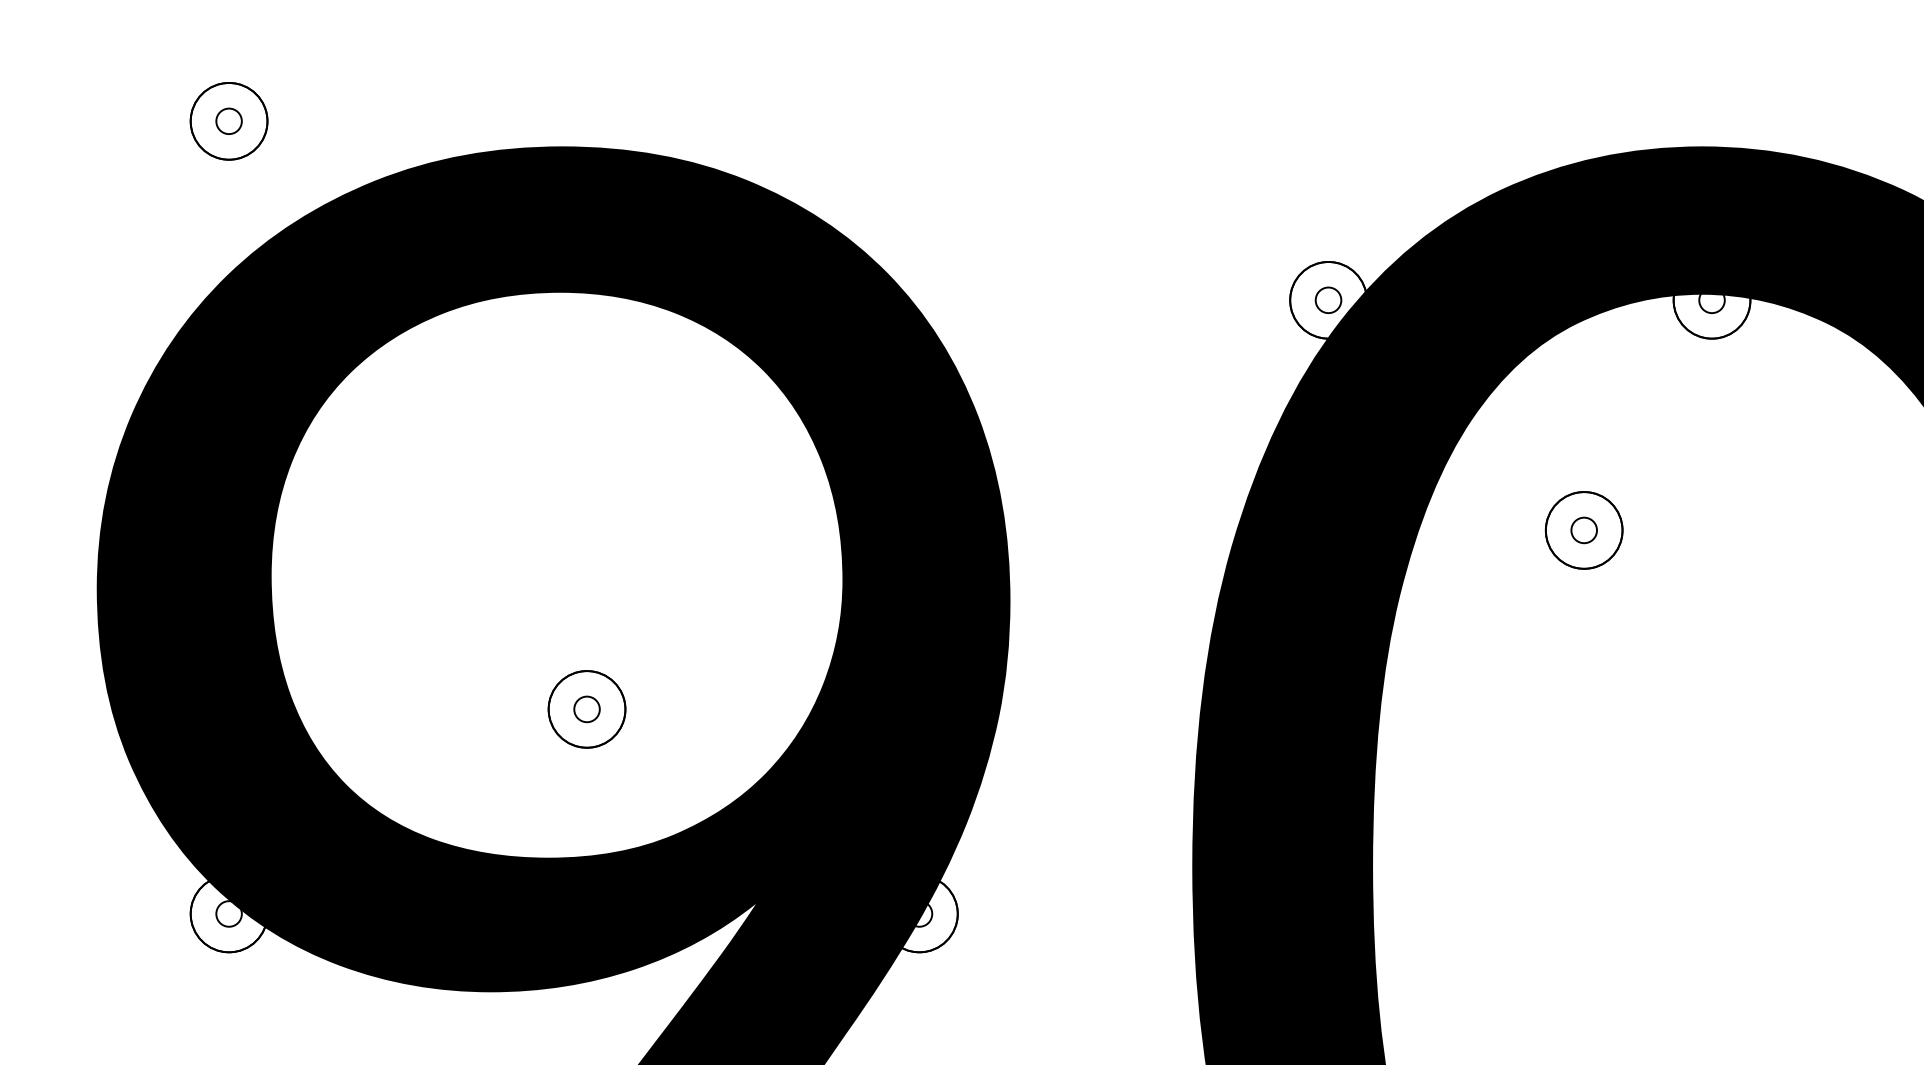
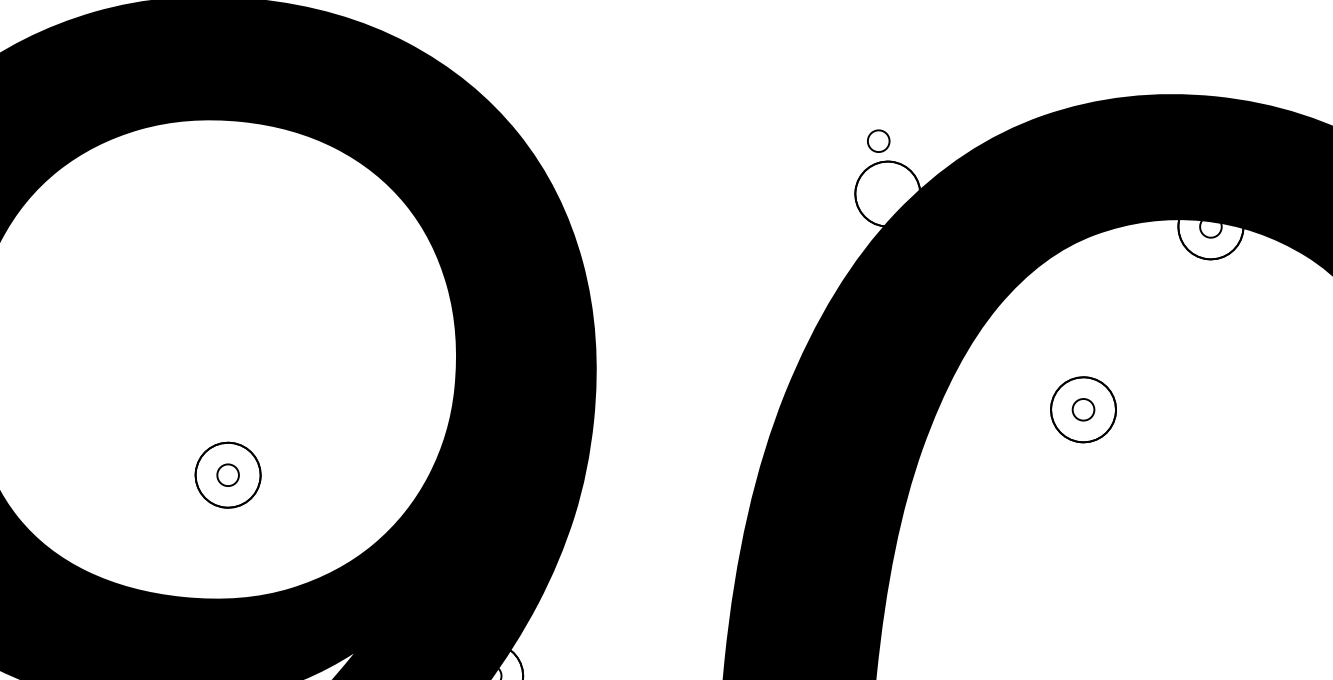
part: (1328, 299) -> (878, 140), moved

